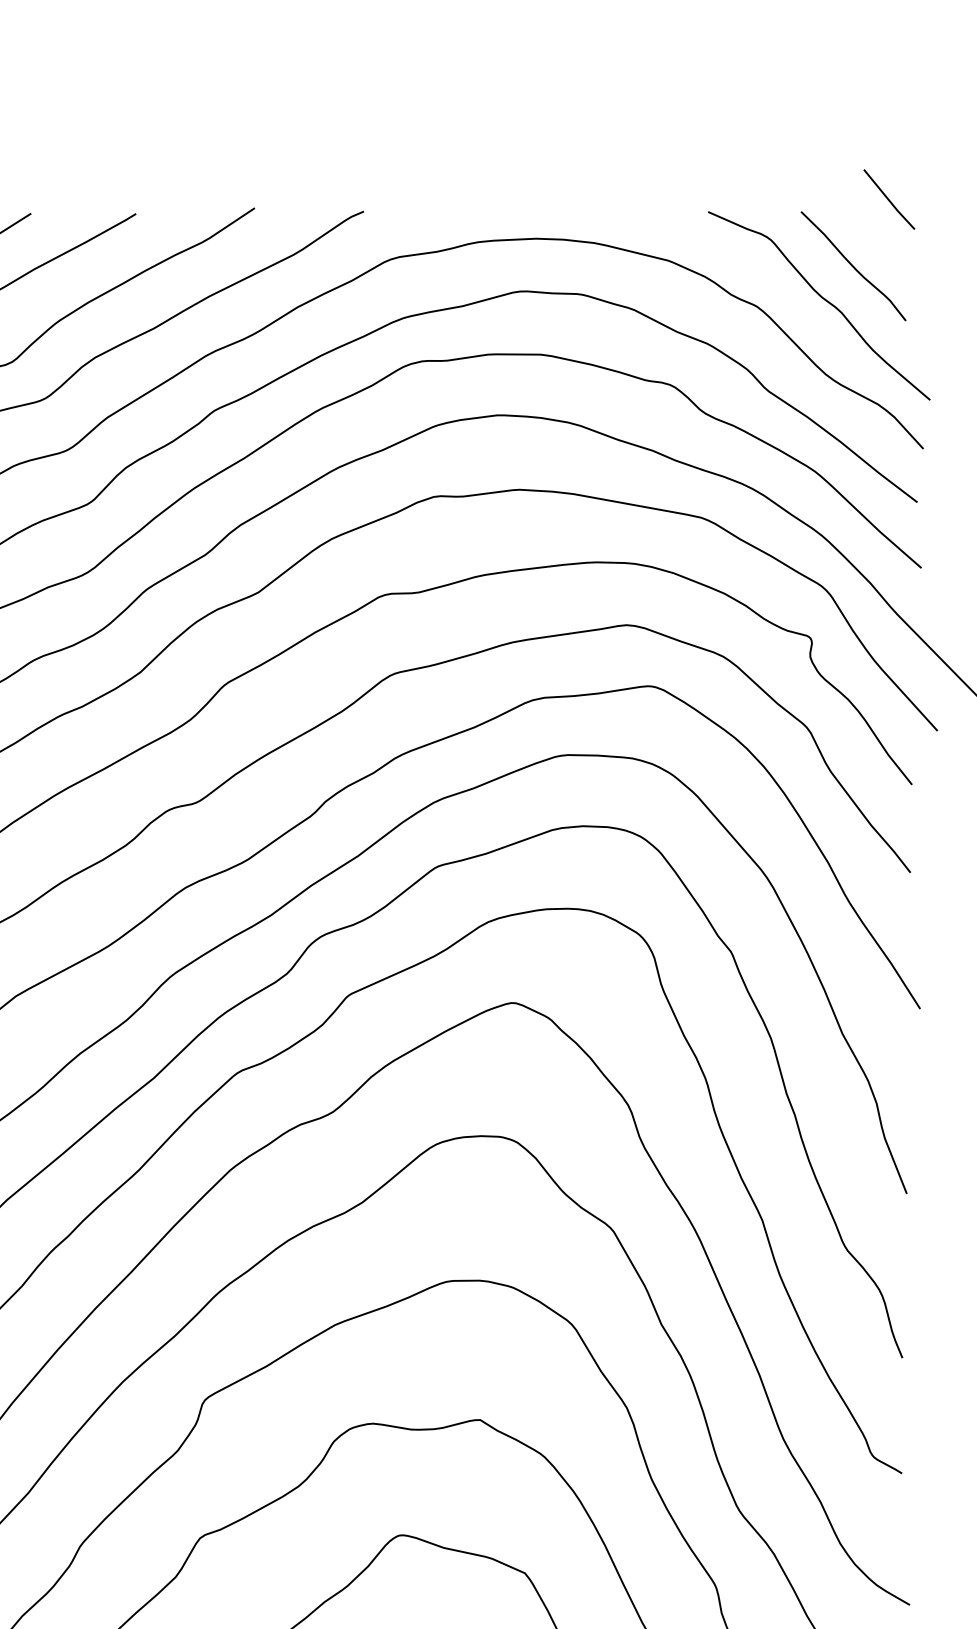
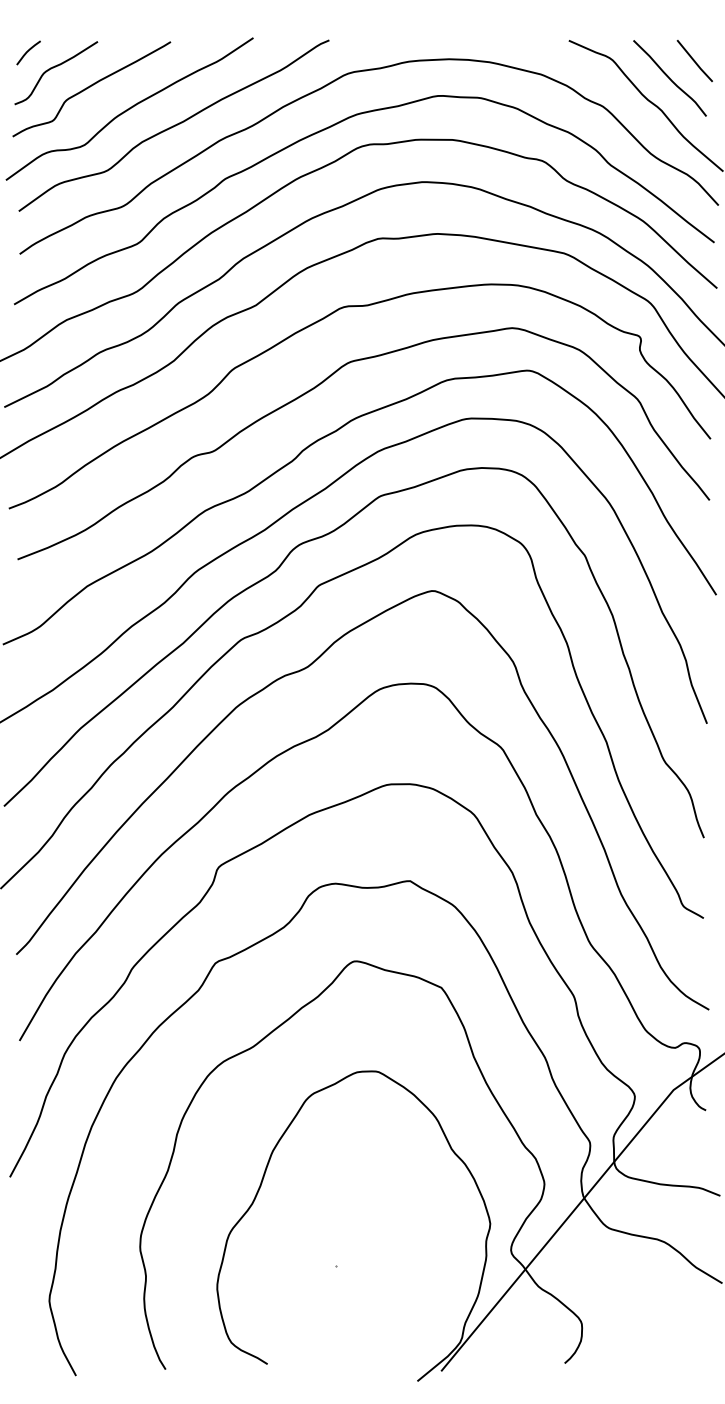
line: (888, 198) -> (694, 60), moved

